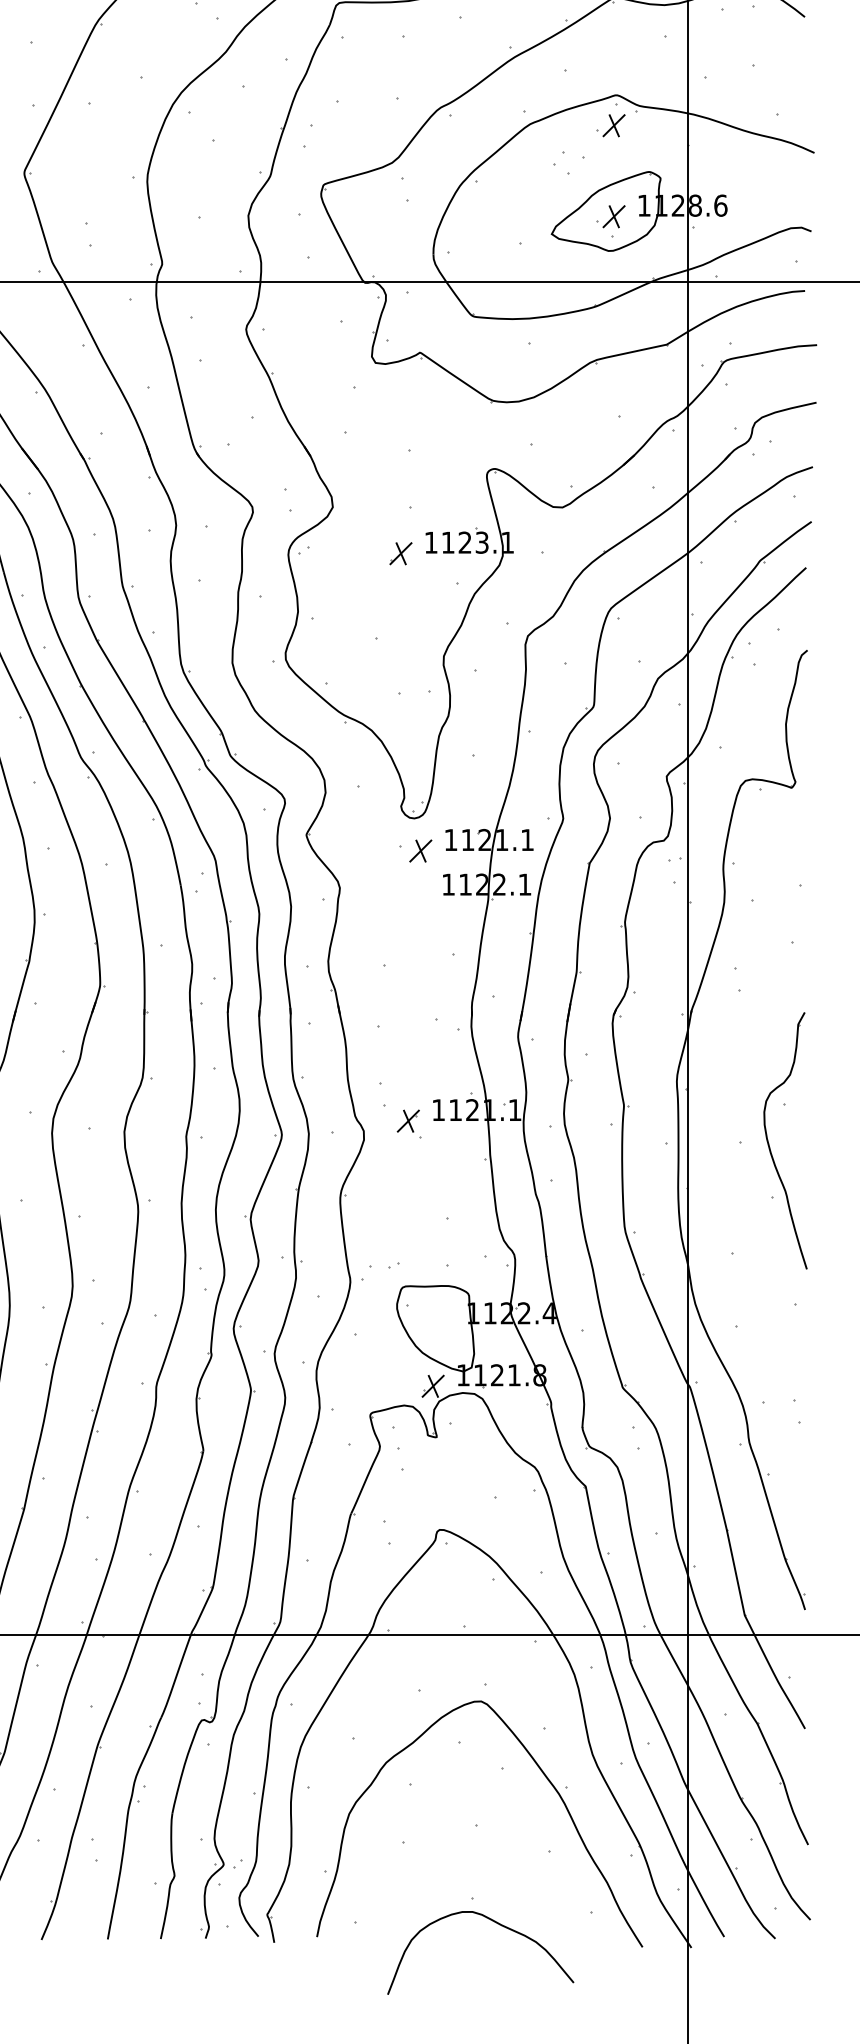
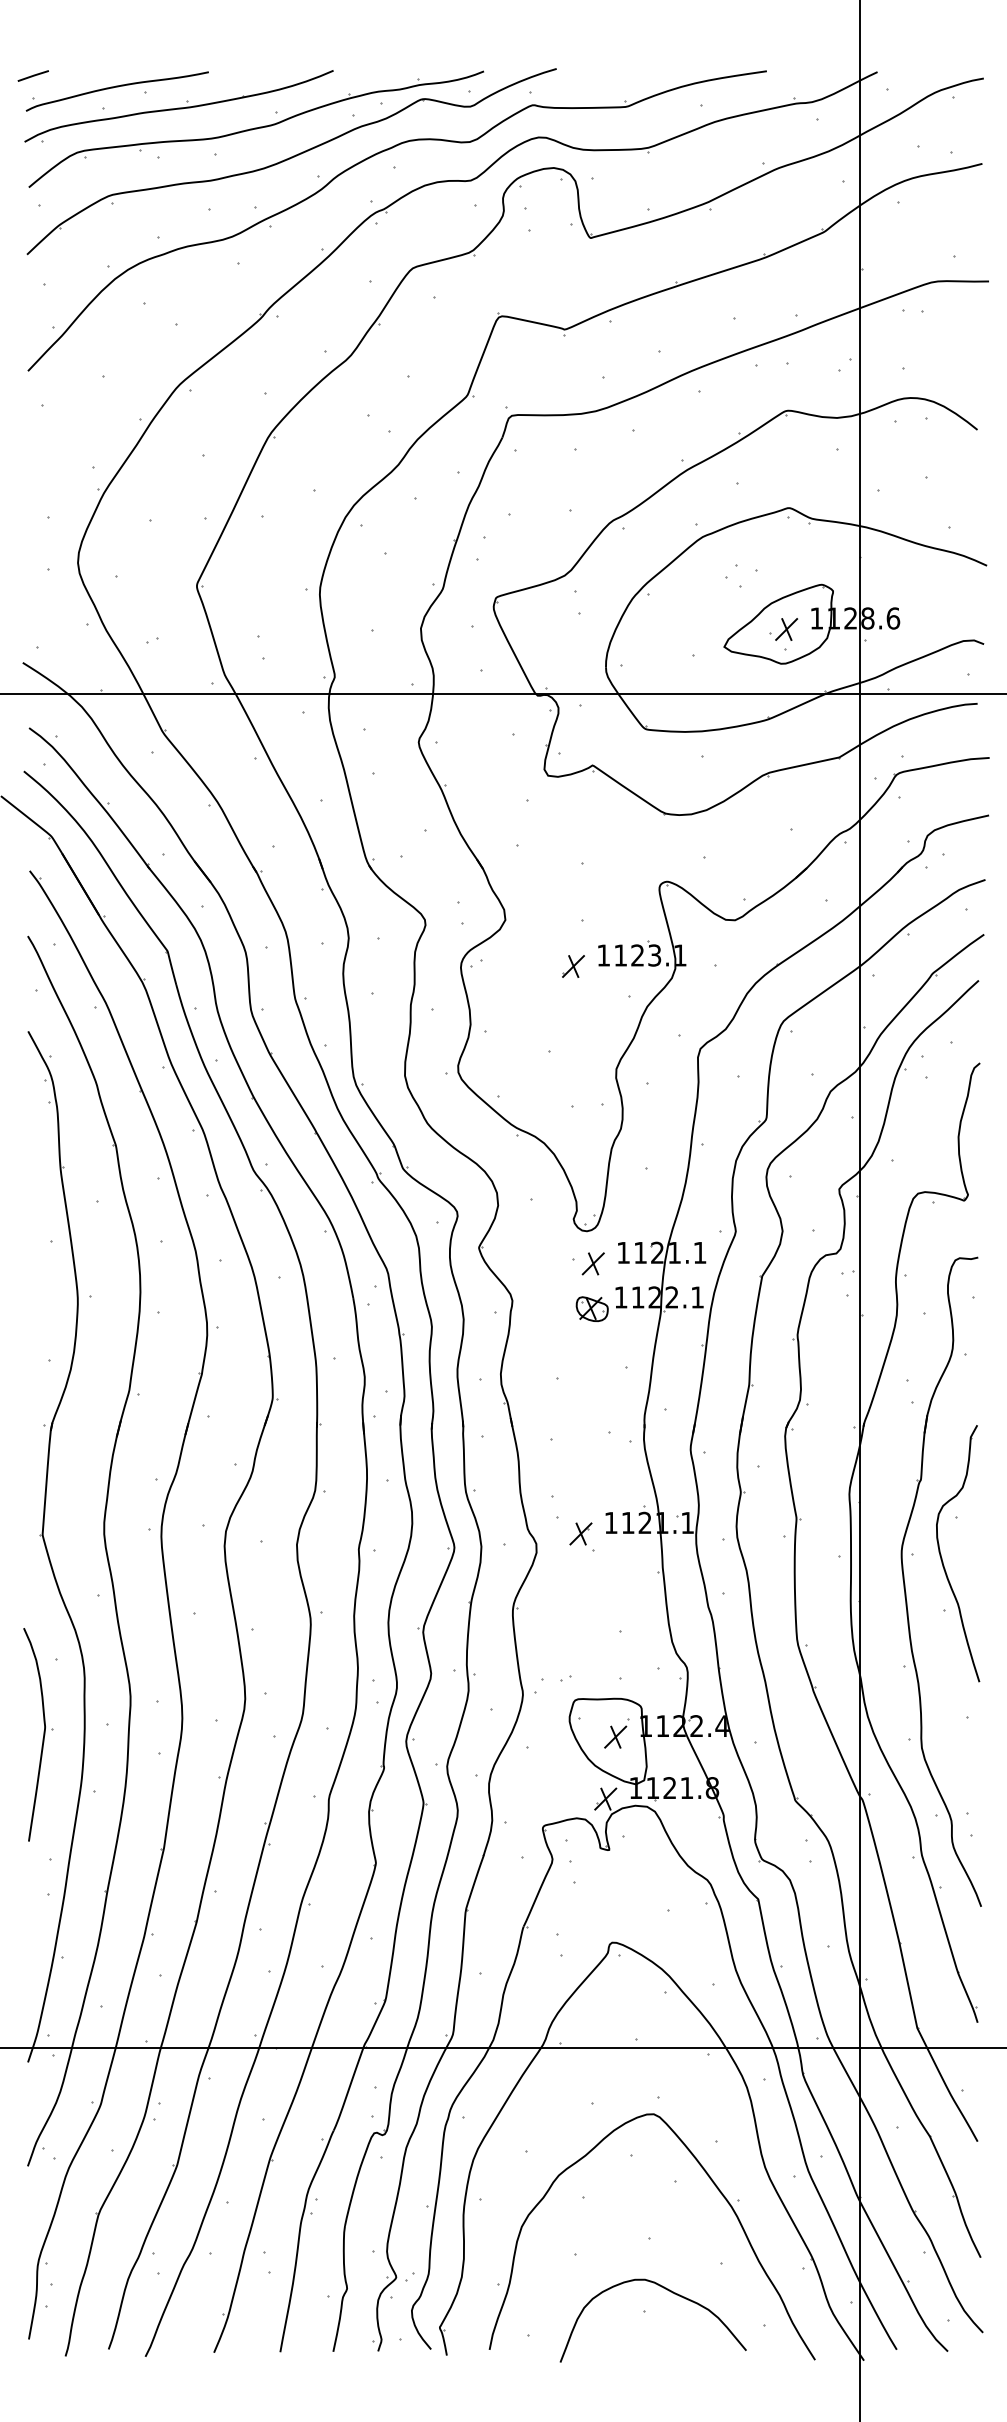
part: (610, 125) -> (783, 538), removed
part: (418, 895) -> (591, 1308), added
part: (732, 1170) -> (905, 1583), added
part: (443, 1320) -> (616, 1733), added
curve: (497, 1924) -> (670, 2292), moved

